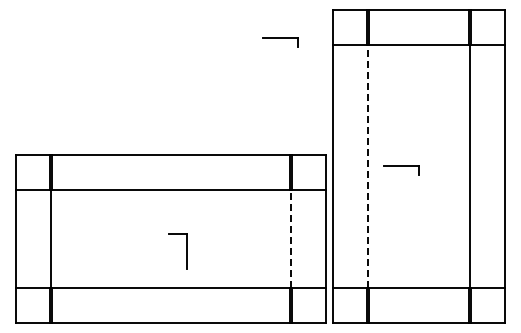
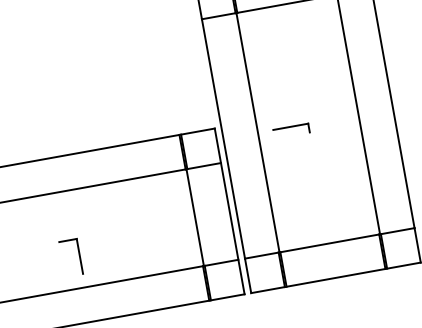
part: (280, 42) -> (149, 26), removed
line: (368, 166) -> (258, 132), dashed -> solid
line: (291, 238) -> (195, 217), dashed -> solid
part: (186, 251) -> (79, 256), moved

